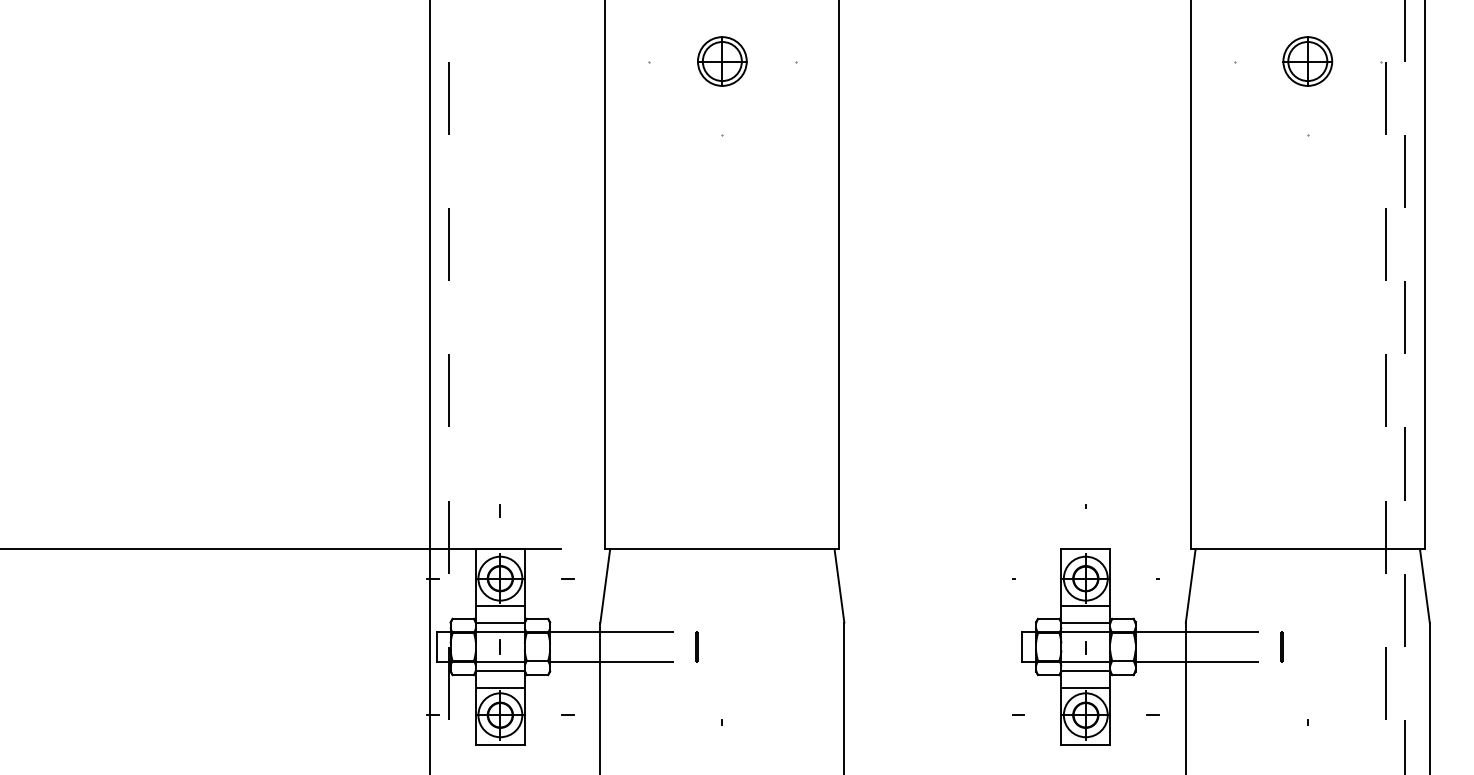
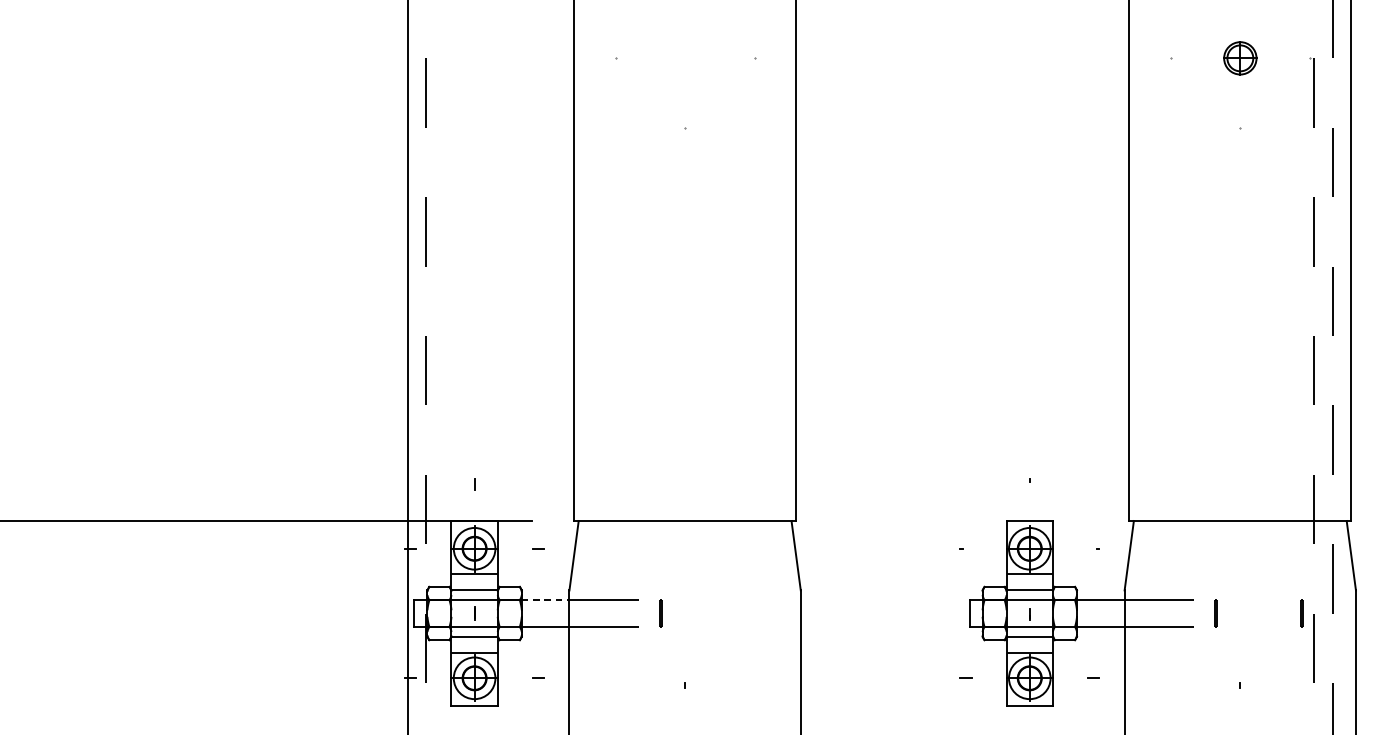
part: (722, 61) -> (685, 58), removed
part: (1307, 61) -> (1240, 58), size x0.7
line: (575, 632) -> (545, 599), solid -> dashed
line: (1372, 646) -> (1301, 613), added

